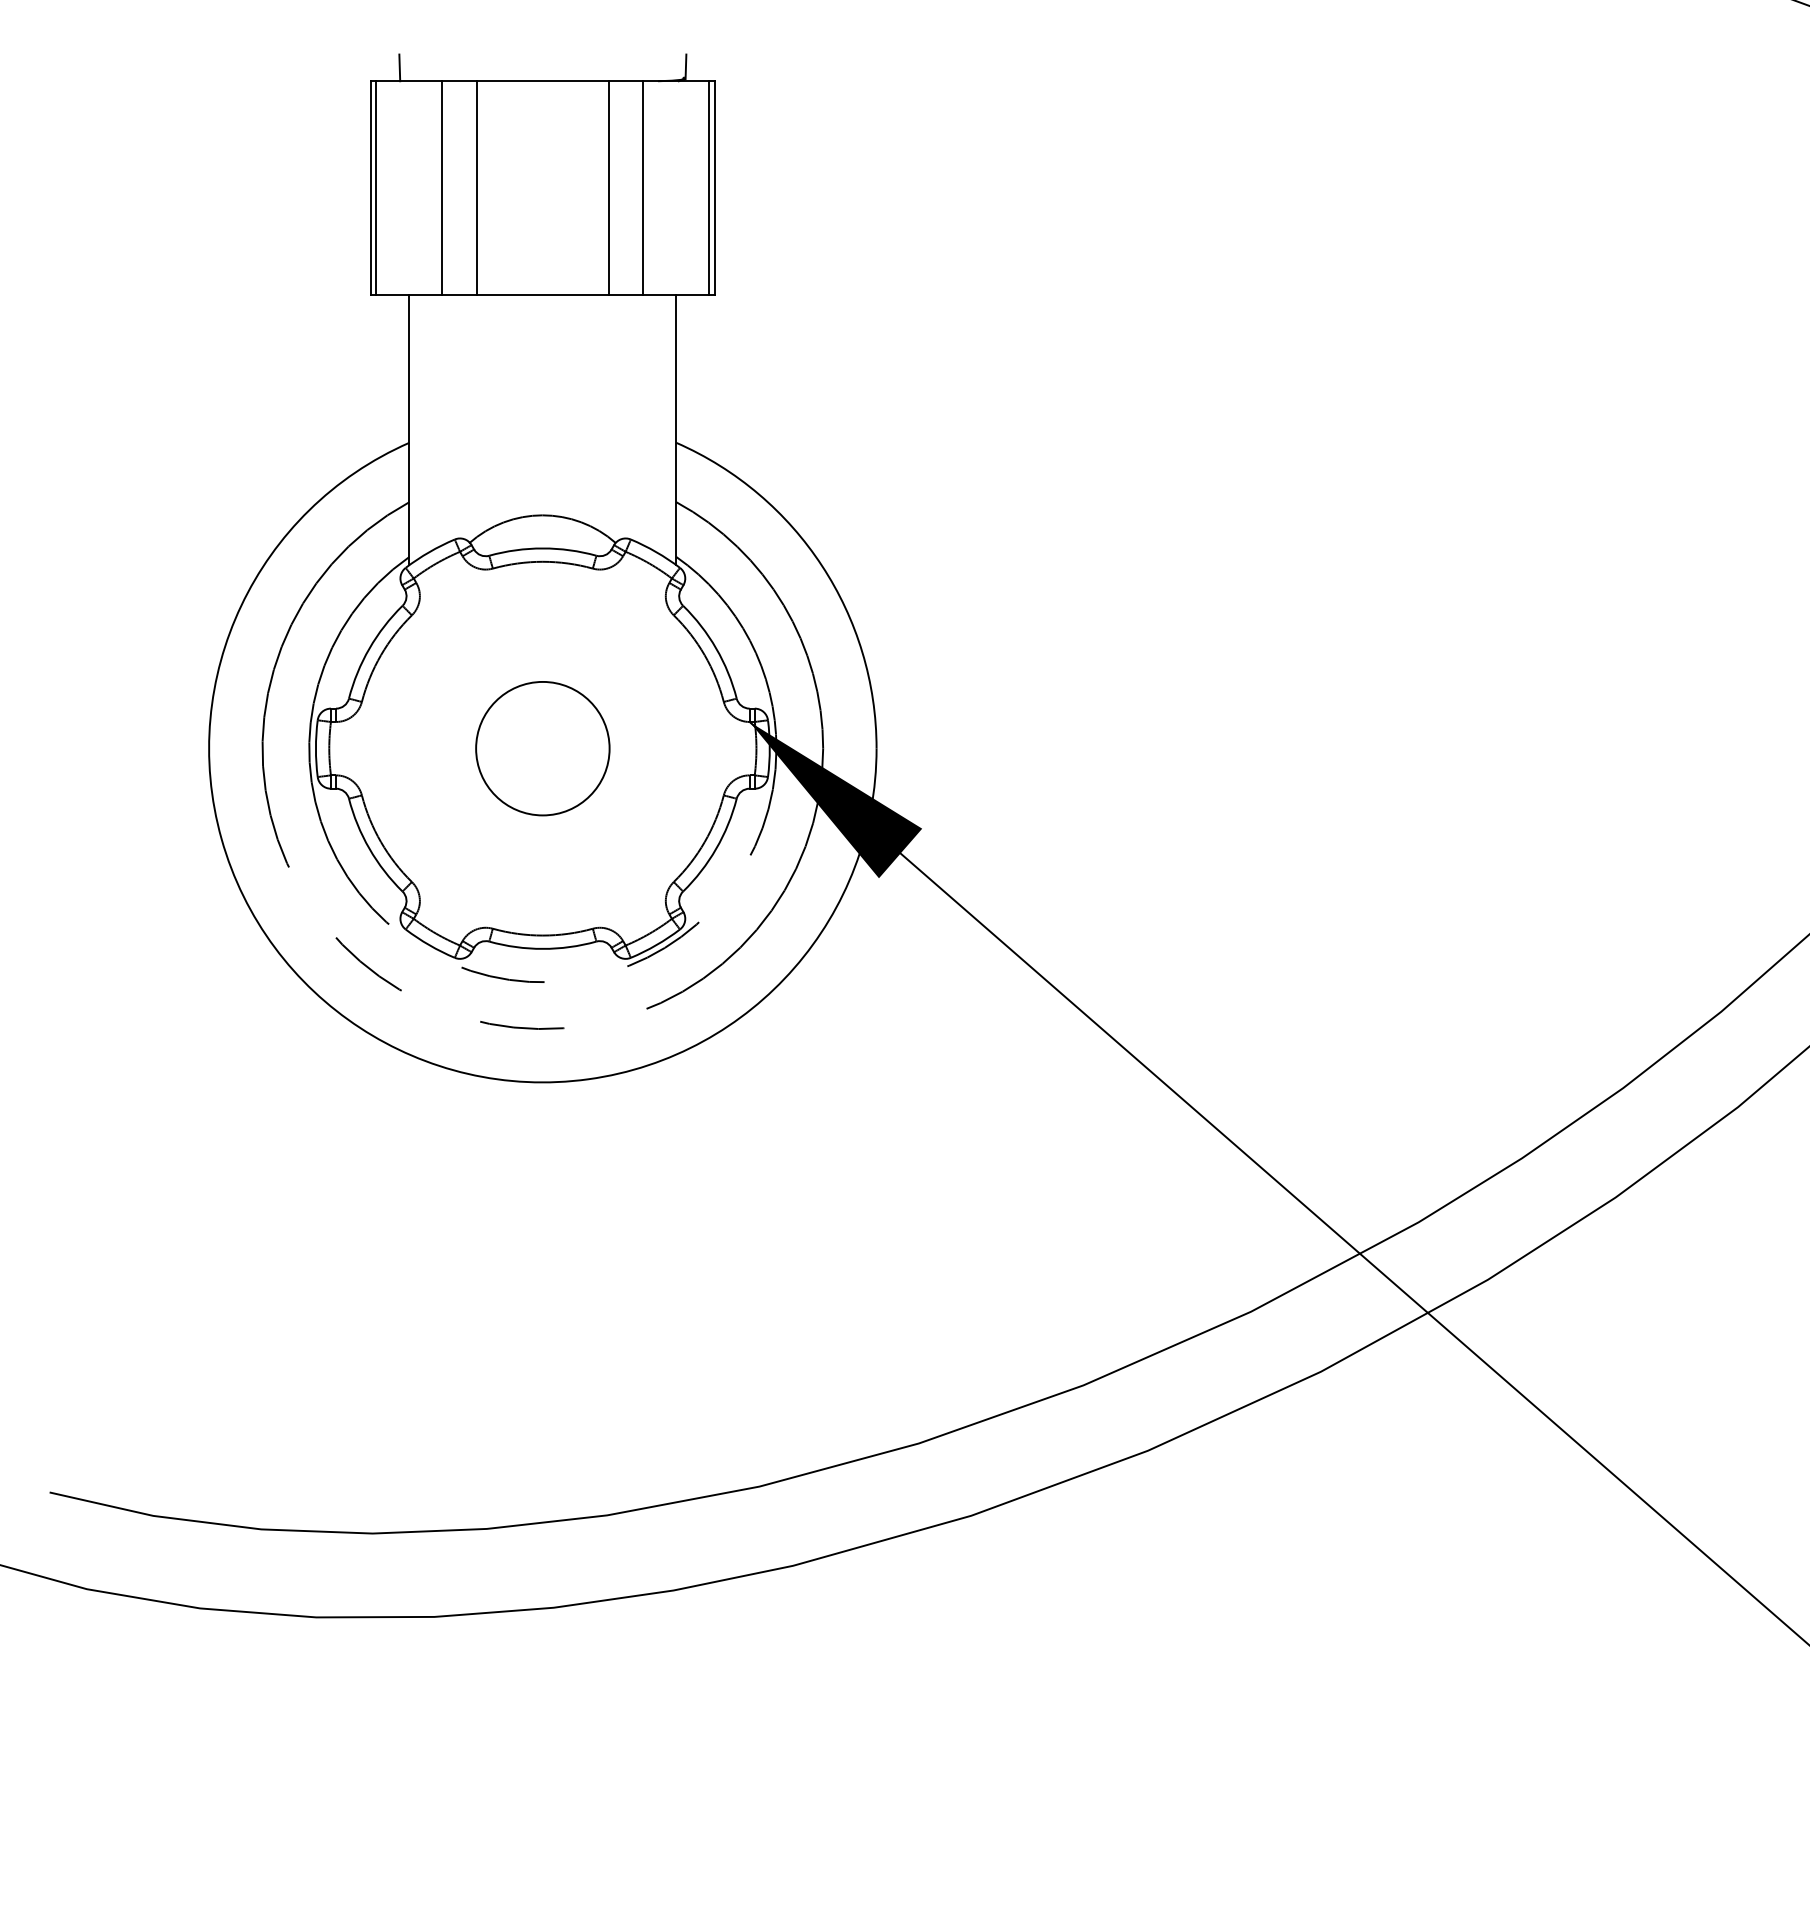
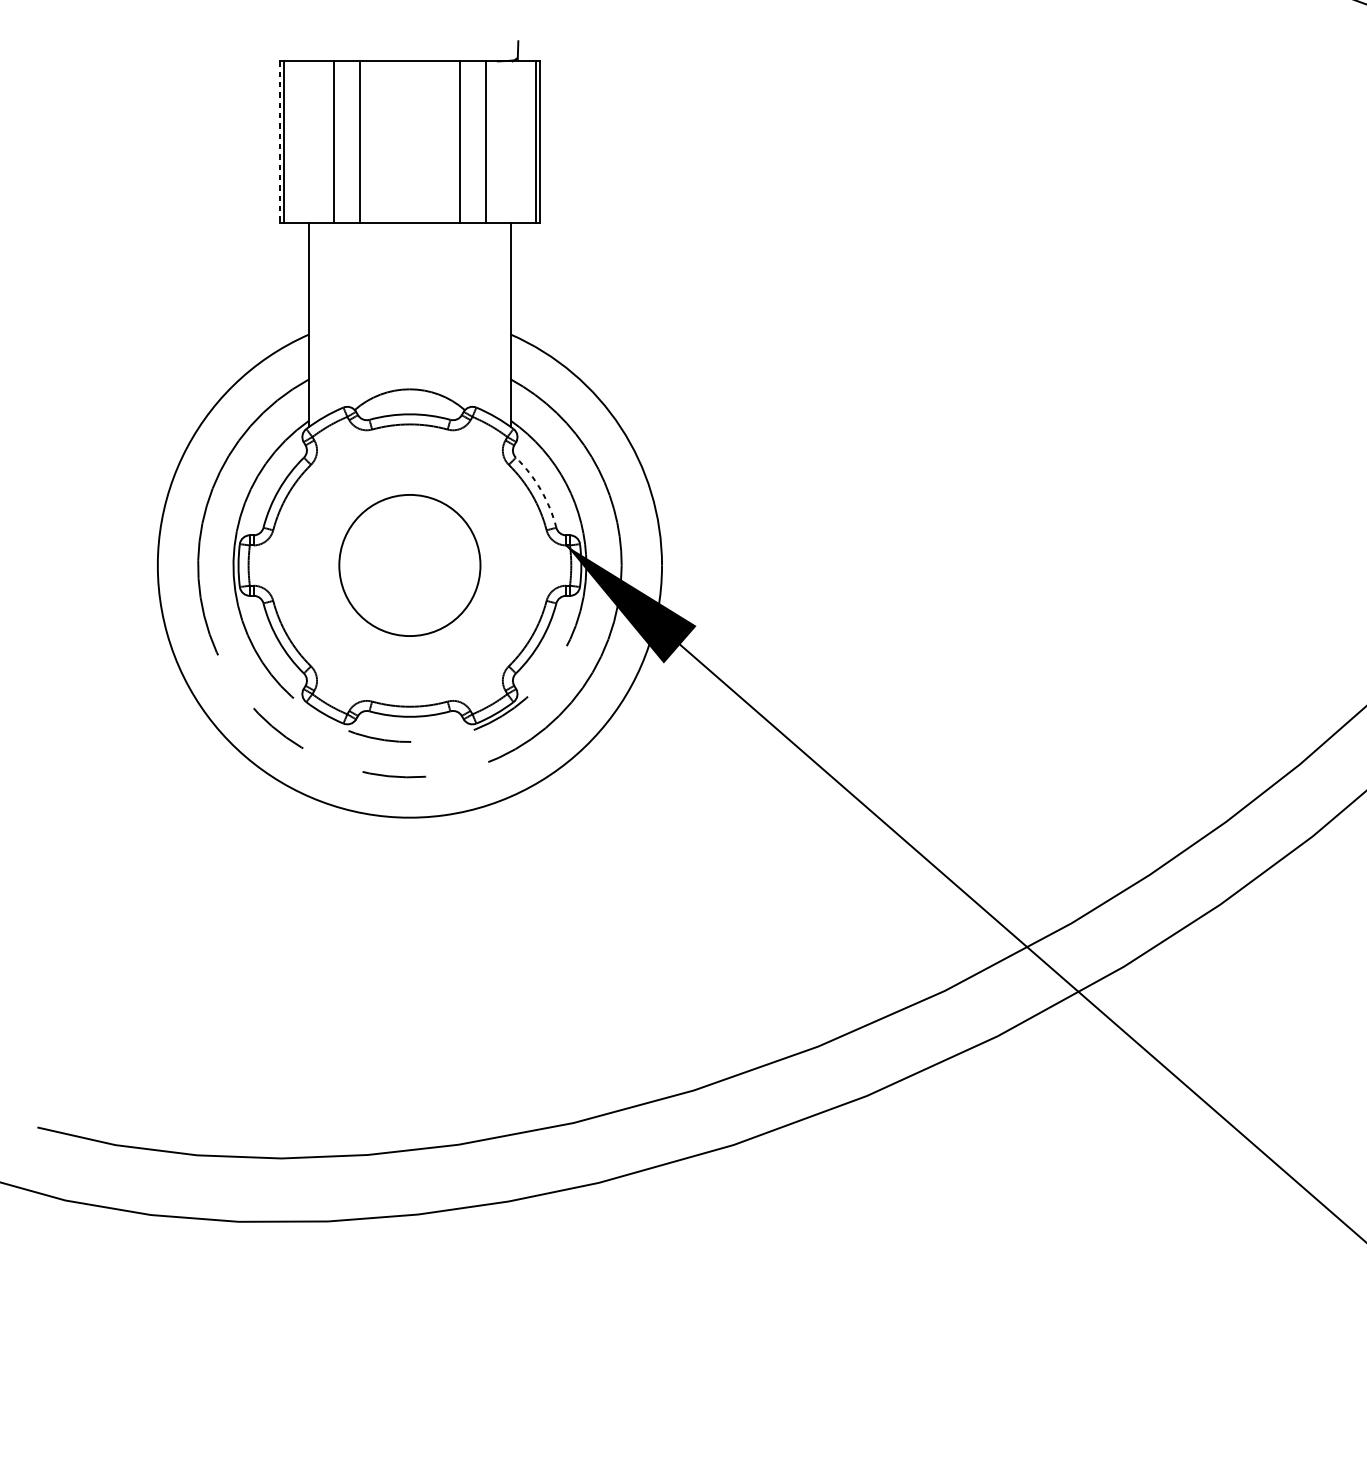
line: (399, 67) -> (301, 51), removed
line: (370, 188) -> (279, 142), solid -> dashed
arc: (716, 648) -> (541, 489), solid -> dashed
circle: (542, 748) -> (409, 565), size x1.4

